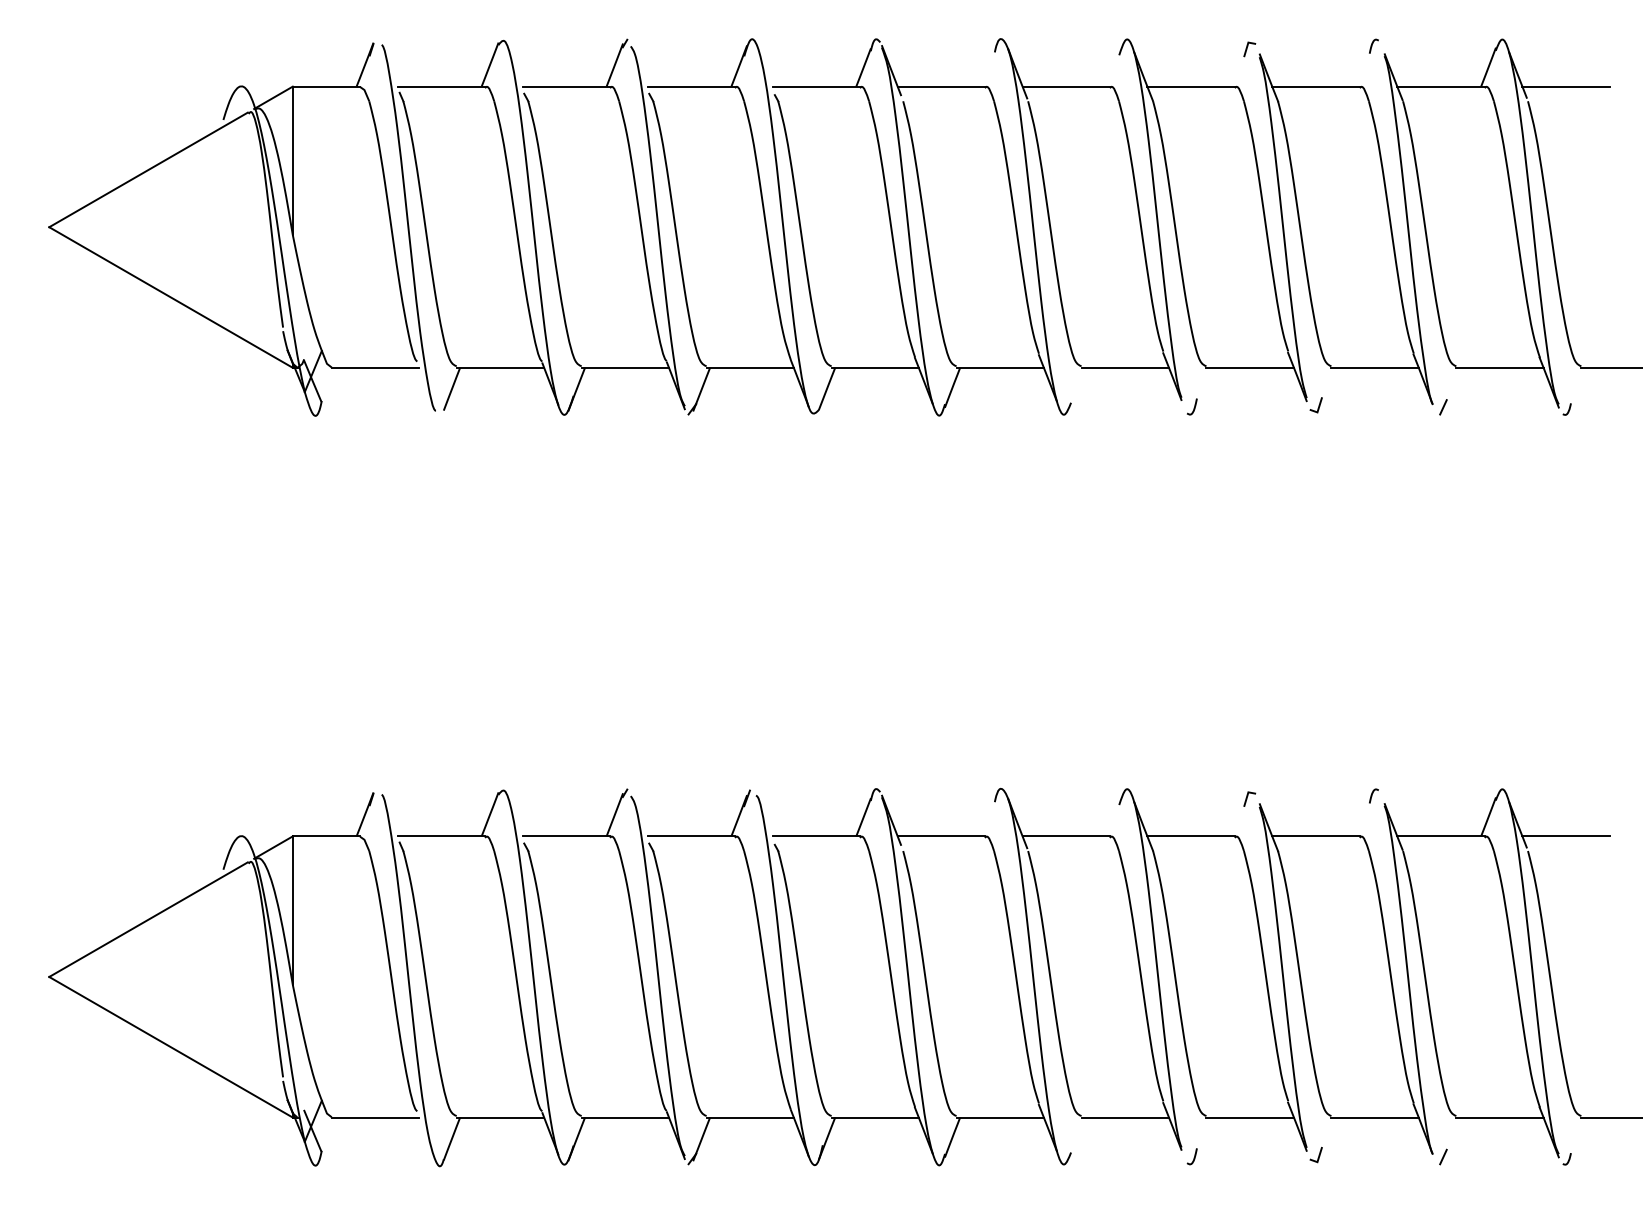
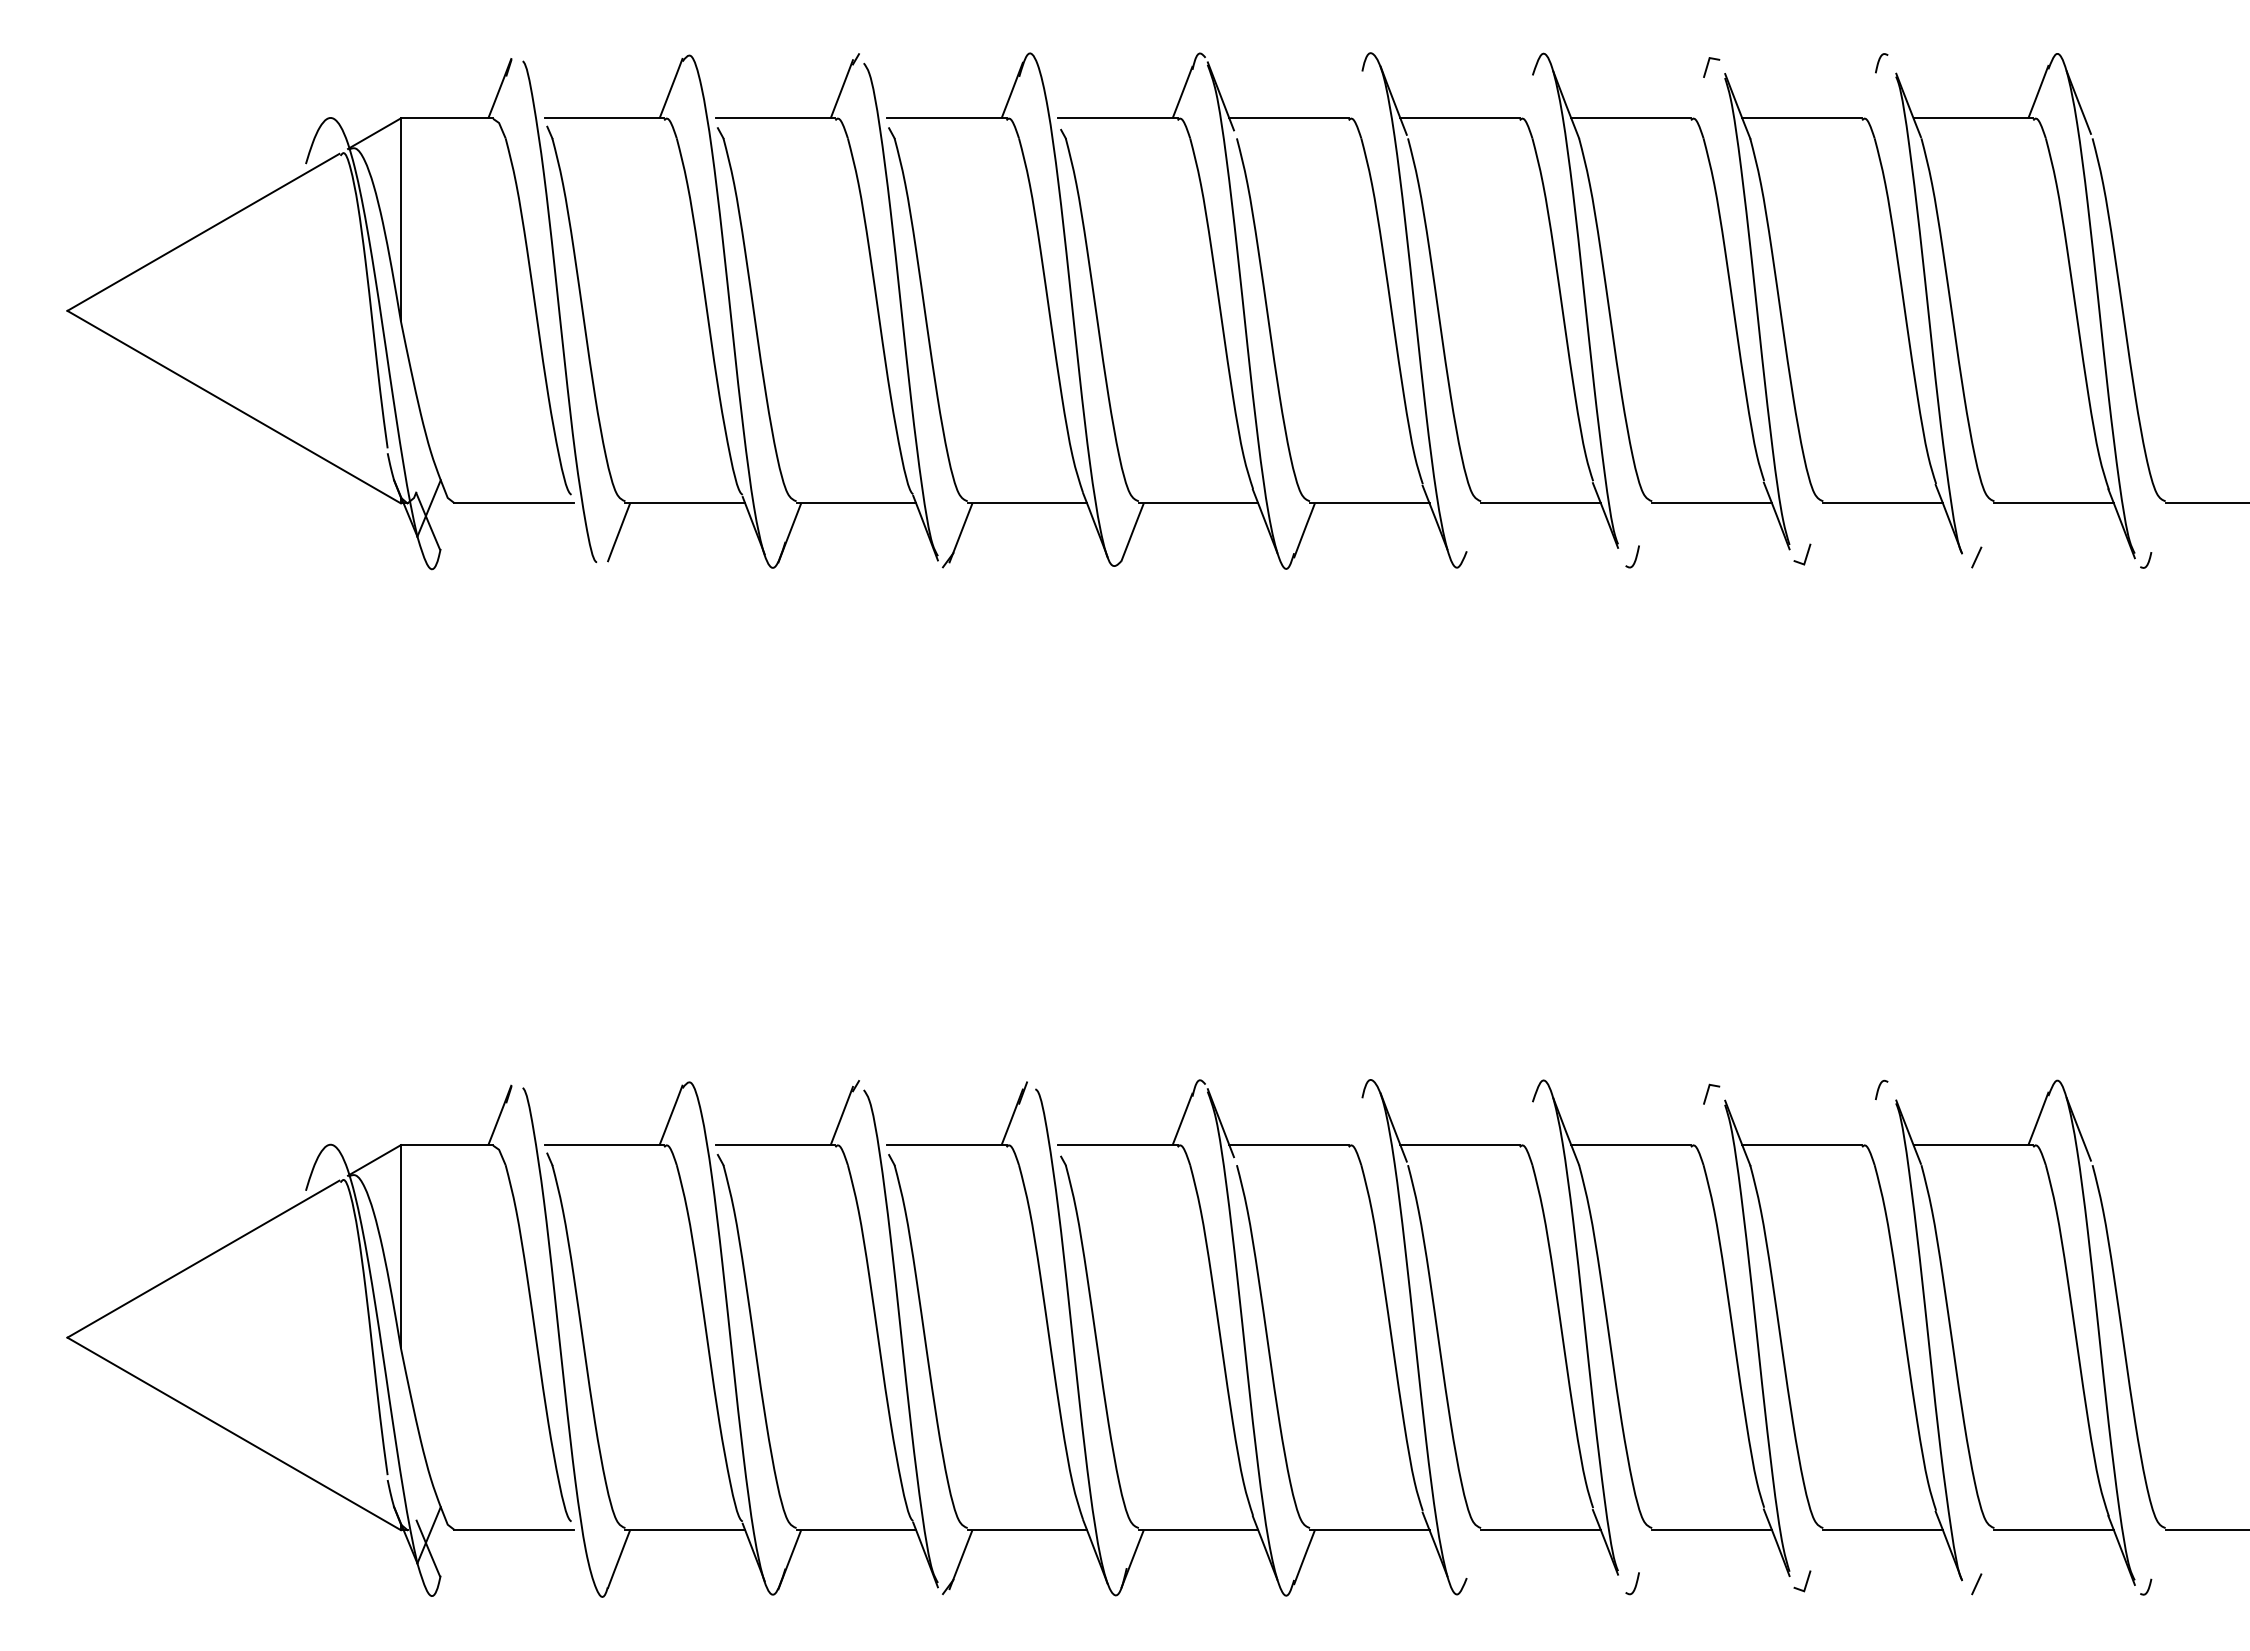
line: (1565, 86) -> (2144, 118), removed
line: (1565, 836) -> (2144, 1145), removed

